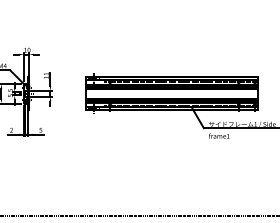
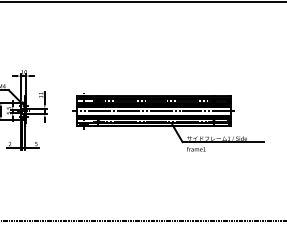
line: (171, 94) -> (153, 111), added

